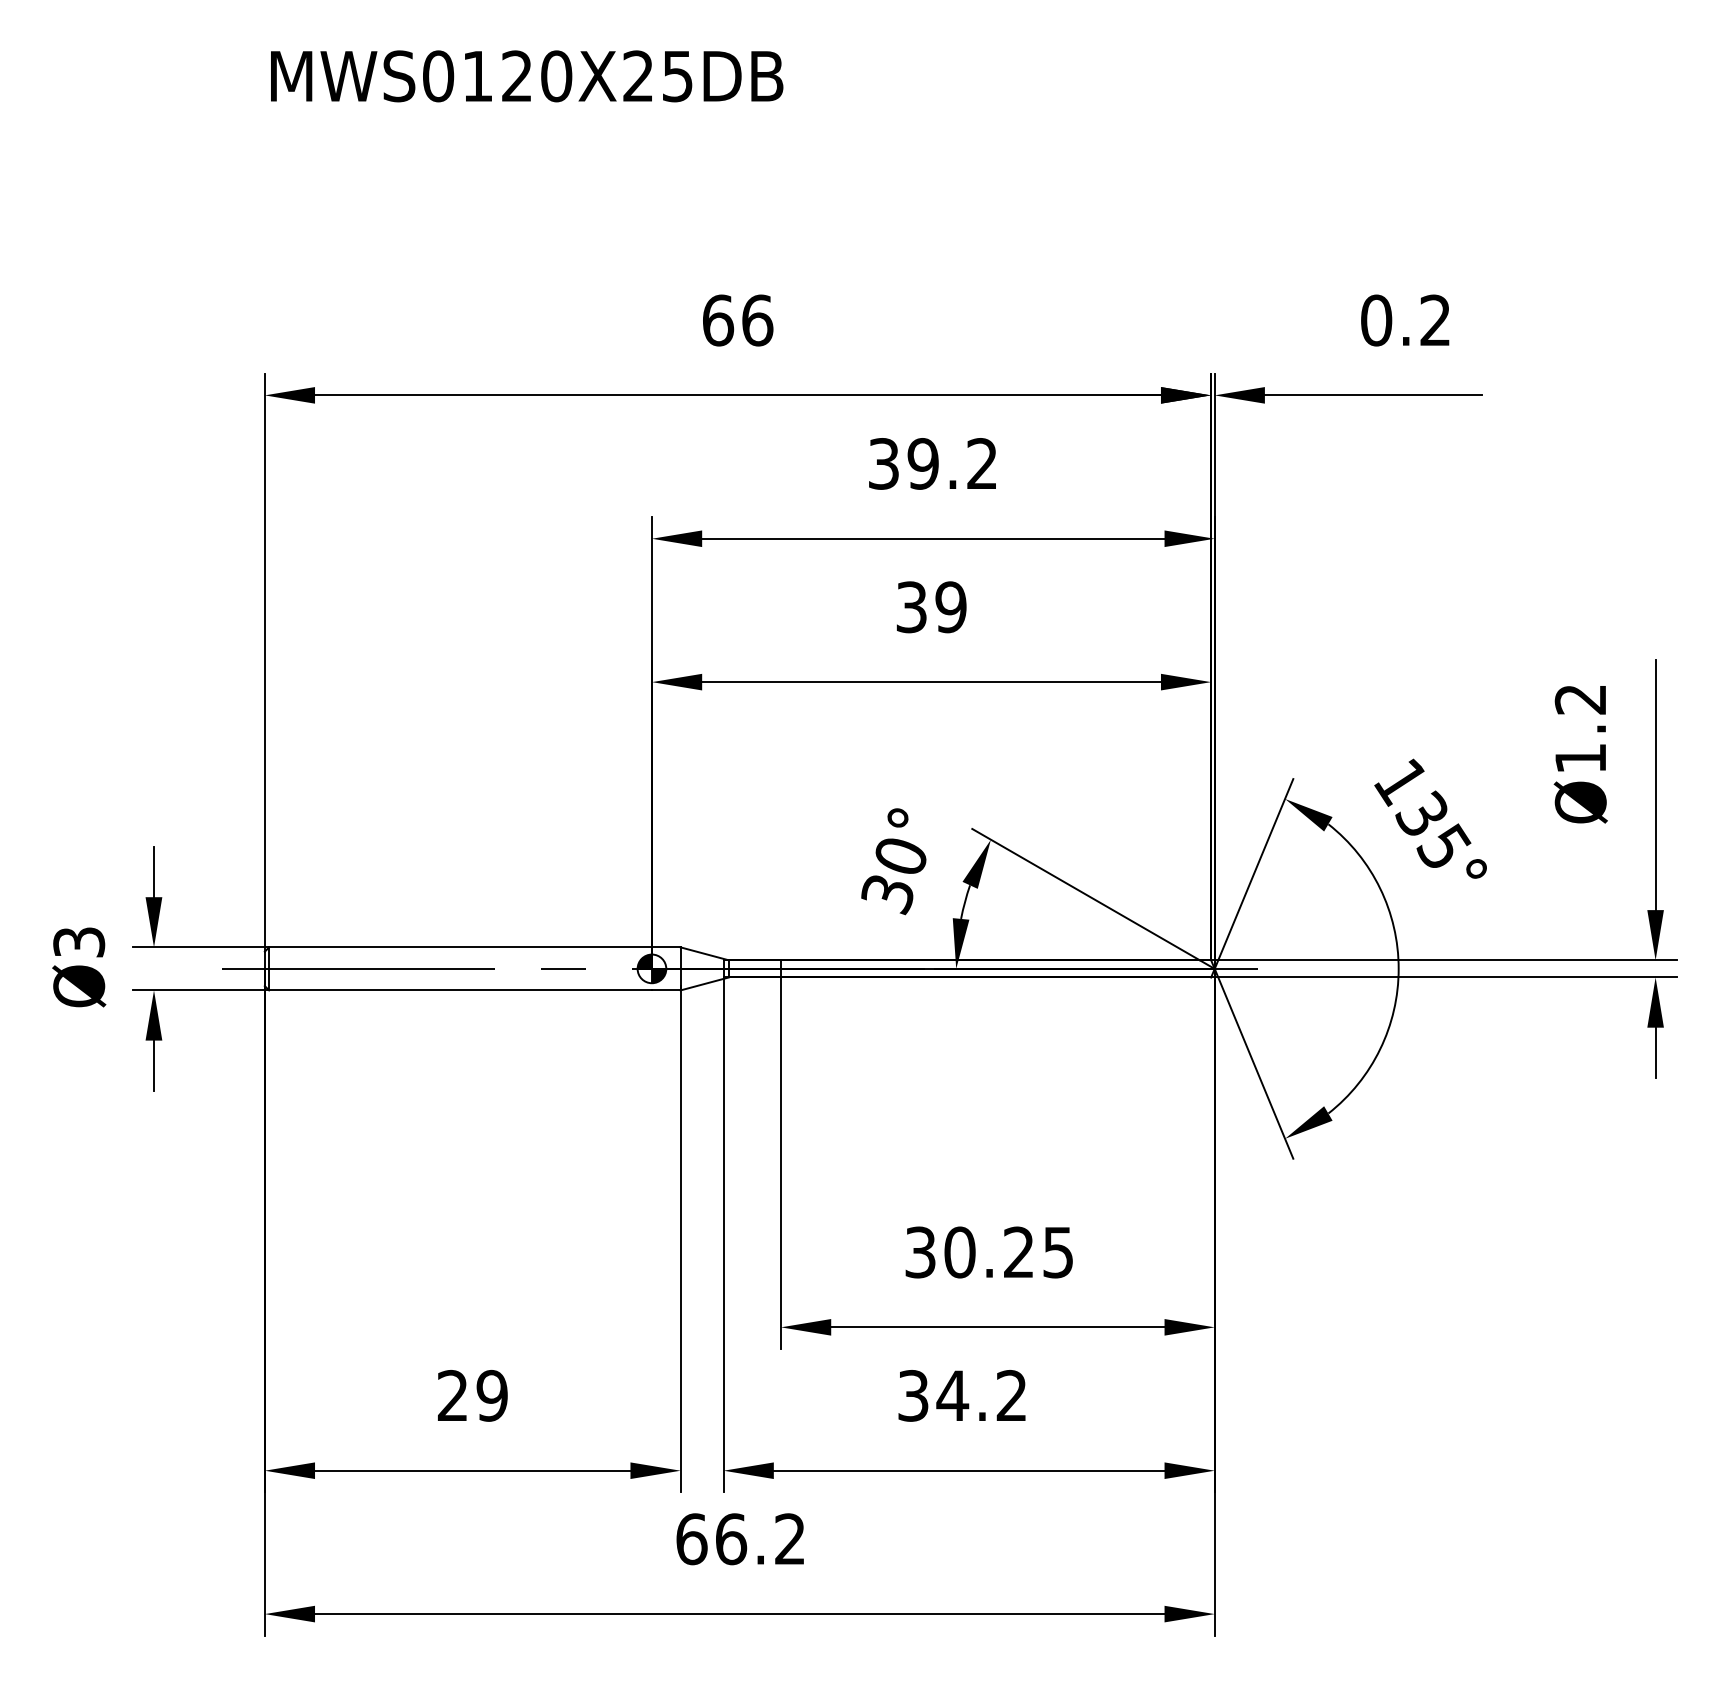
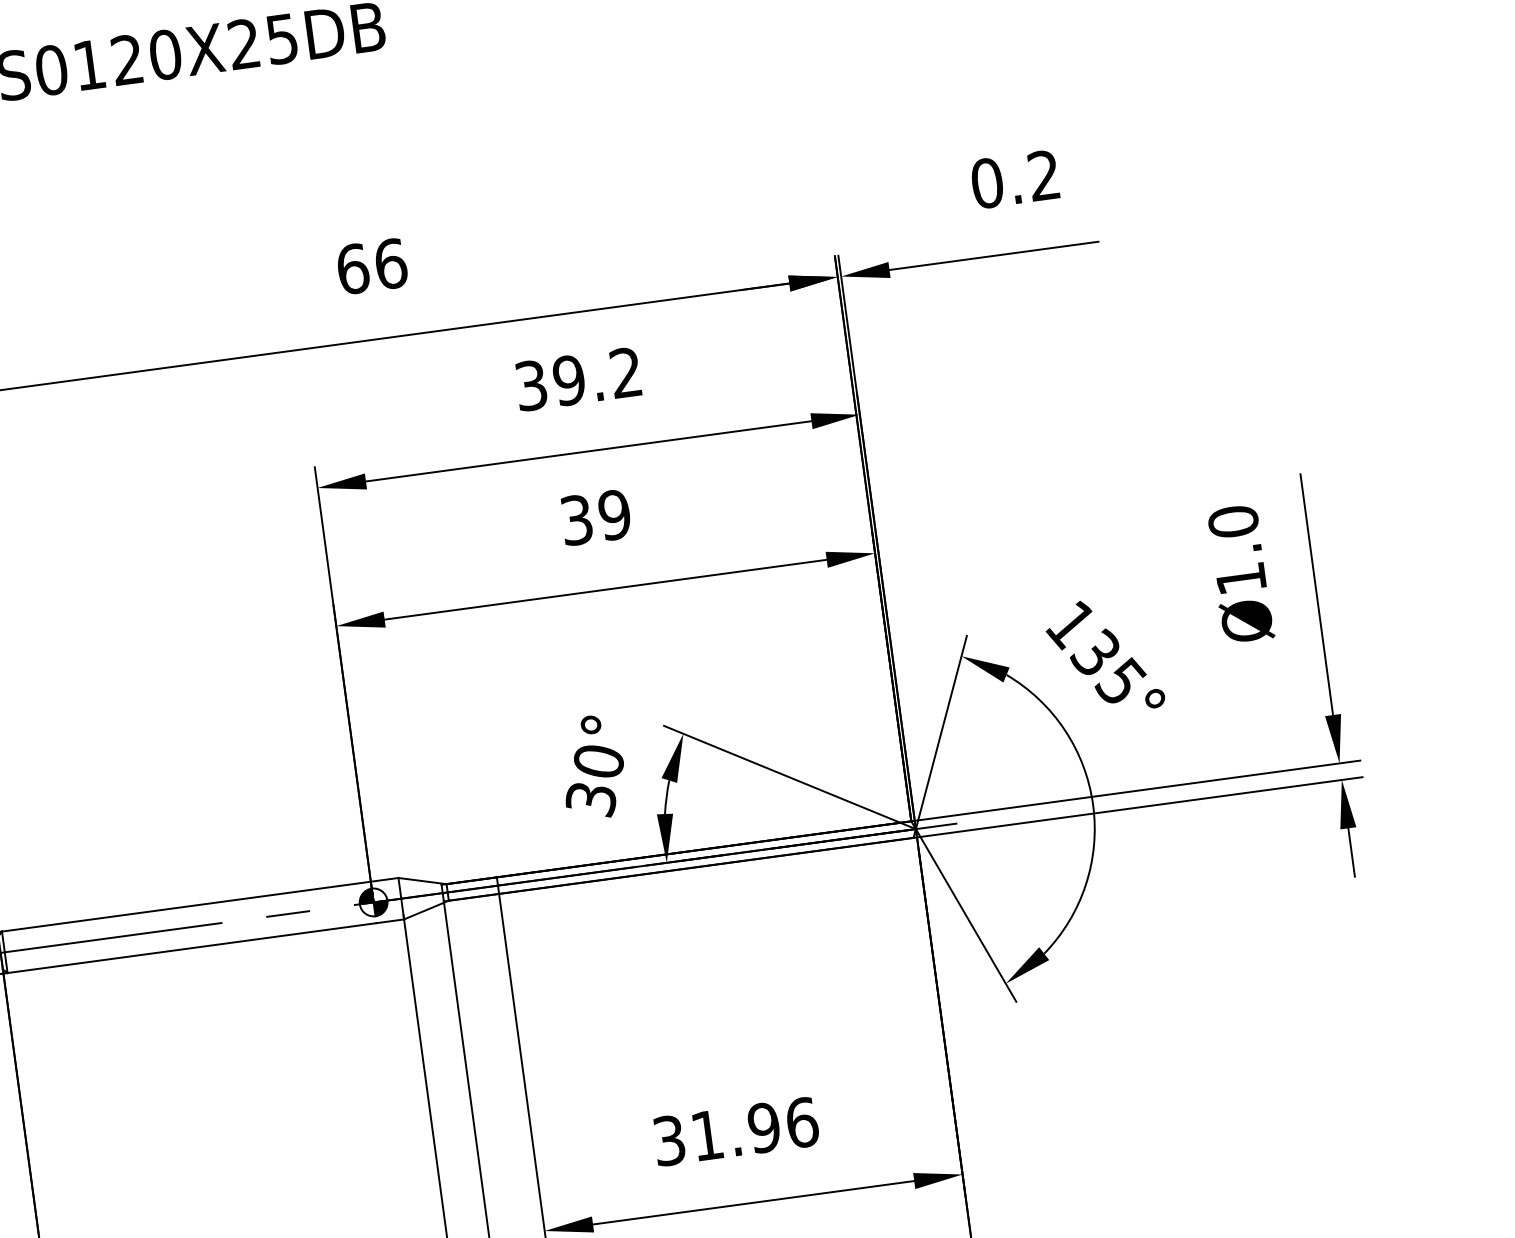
text: (1580, 698) -> (1233, 520), Ø1.2 -> Ø1.0
text: (1009, 1252) -> (755, 1129), 30.25 -> 31.96

